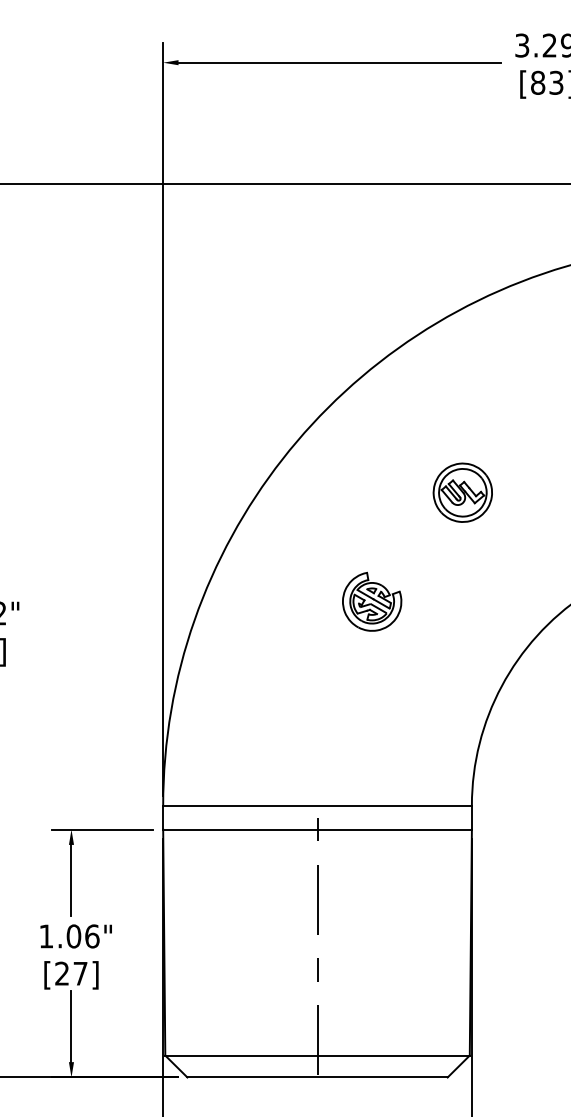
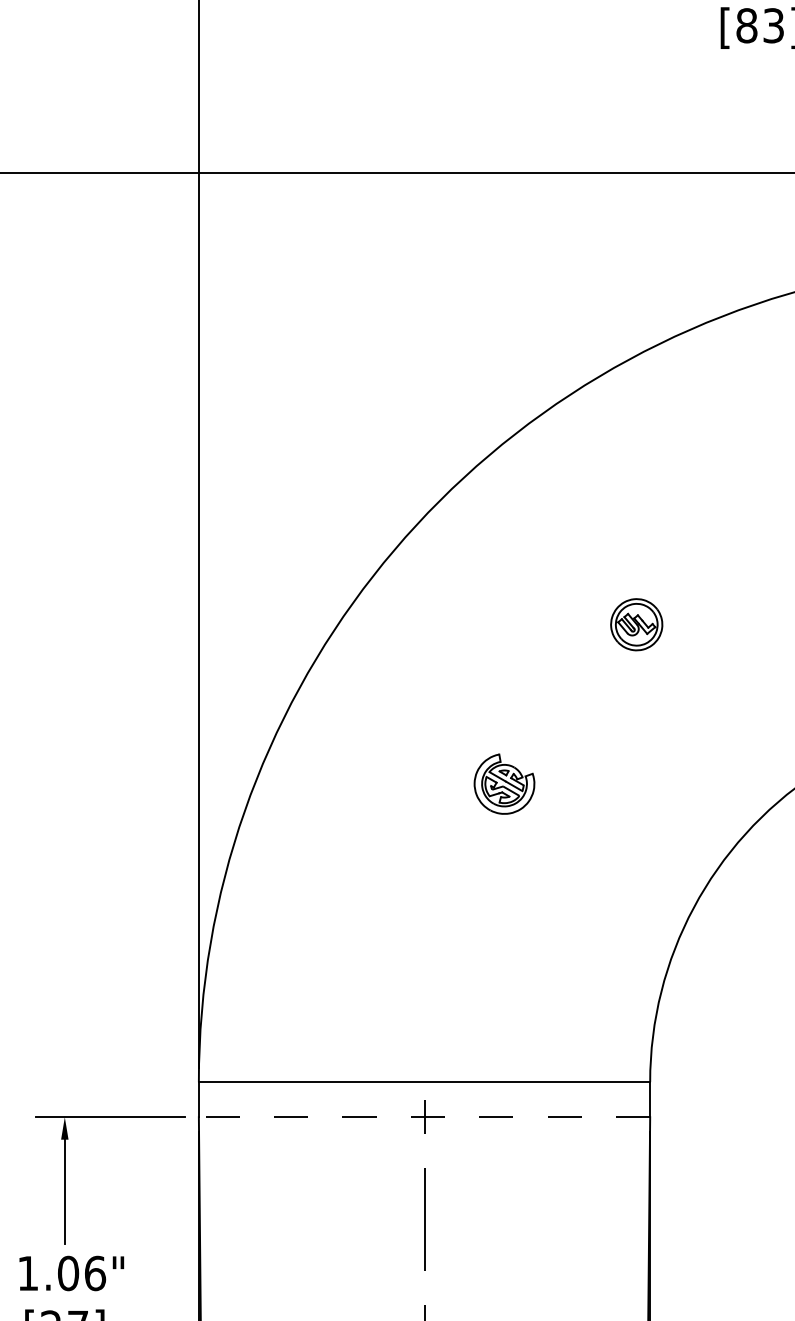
part: (462, 492) -> (636, 624), size x0.6
part: (372, 601) -> (504, 783), size x0.7
line: (317, 829) -> (424, 1117), solid -> dashed

